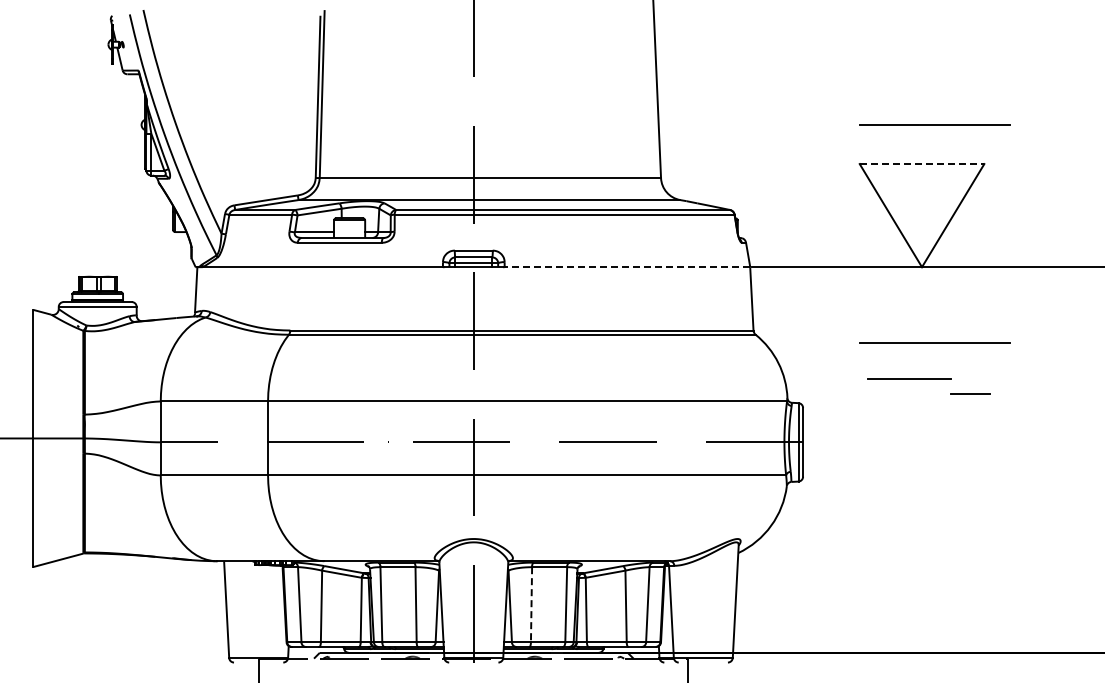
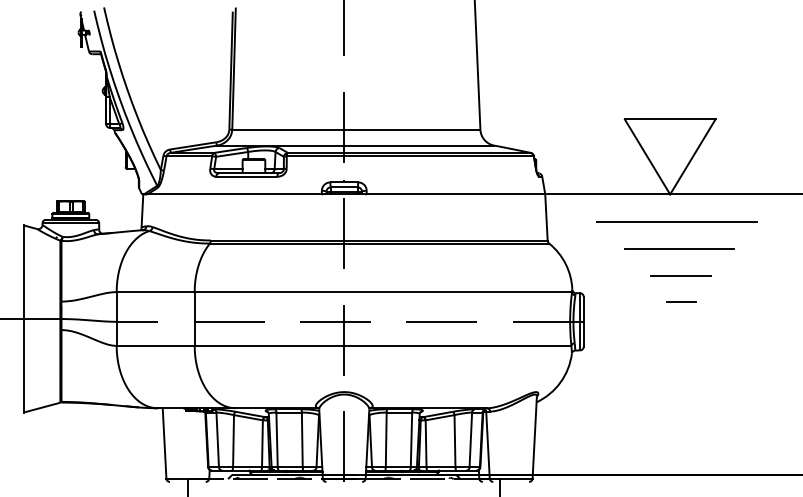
line: (934, 124) -> (679, 90), removed
line: (922, 164) -> (670, 119), dashed -> solid
line: (627, 267) -> (456, 194), dashed -> solid
line: (931, 305) -> (677, 222), added
line: (909, 378) -> (681, 275), moved
line: (970, 393) -> (681, 301), moved
line: (531, 604) -> (386, 439), dashed -> solid

